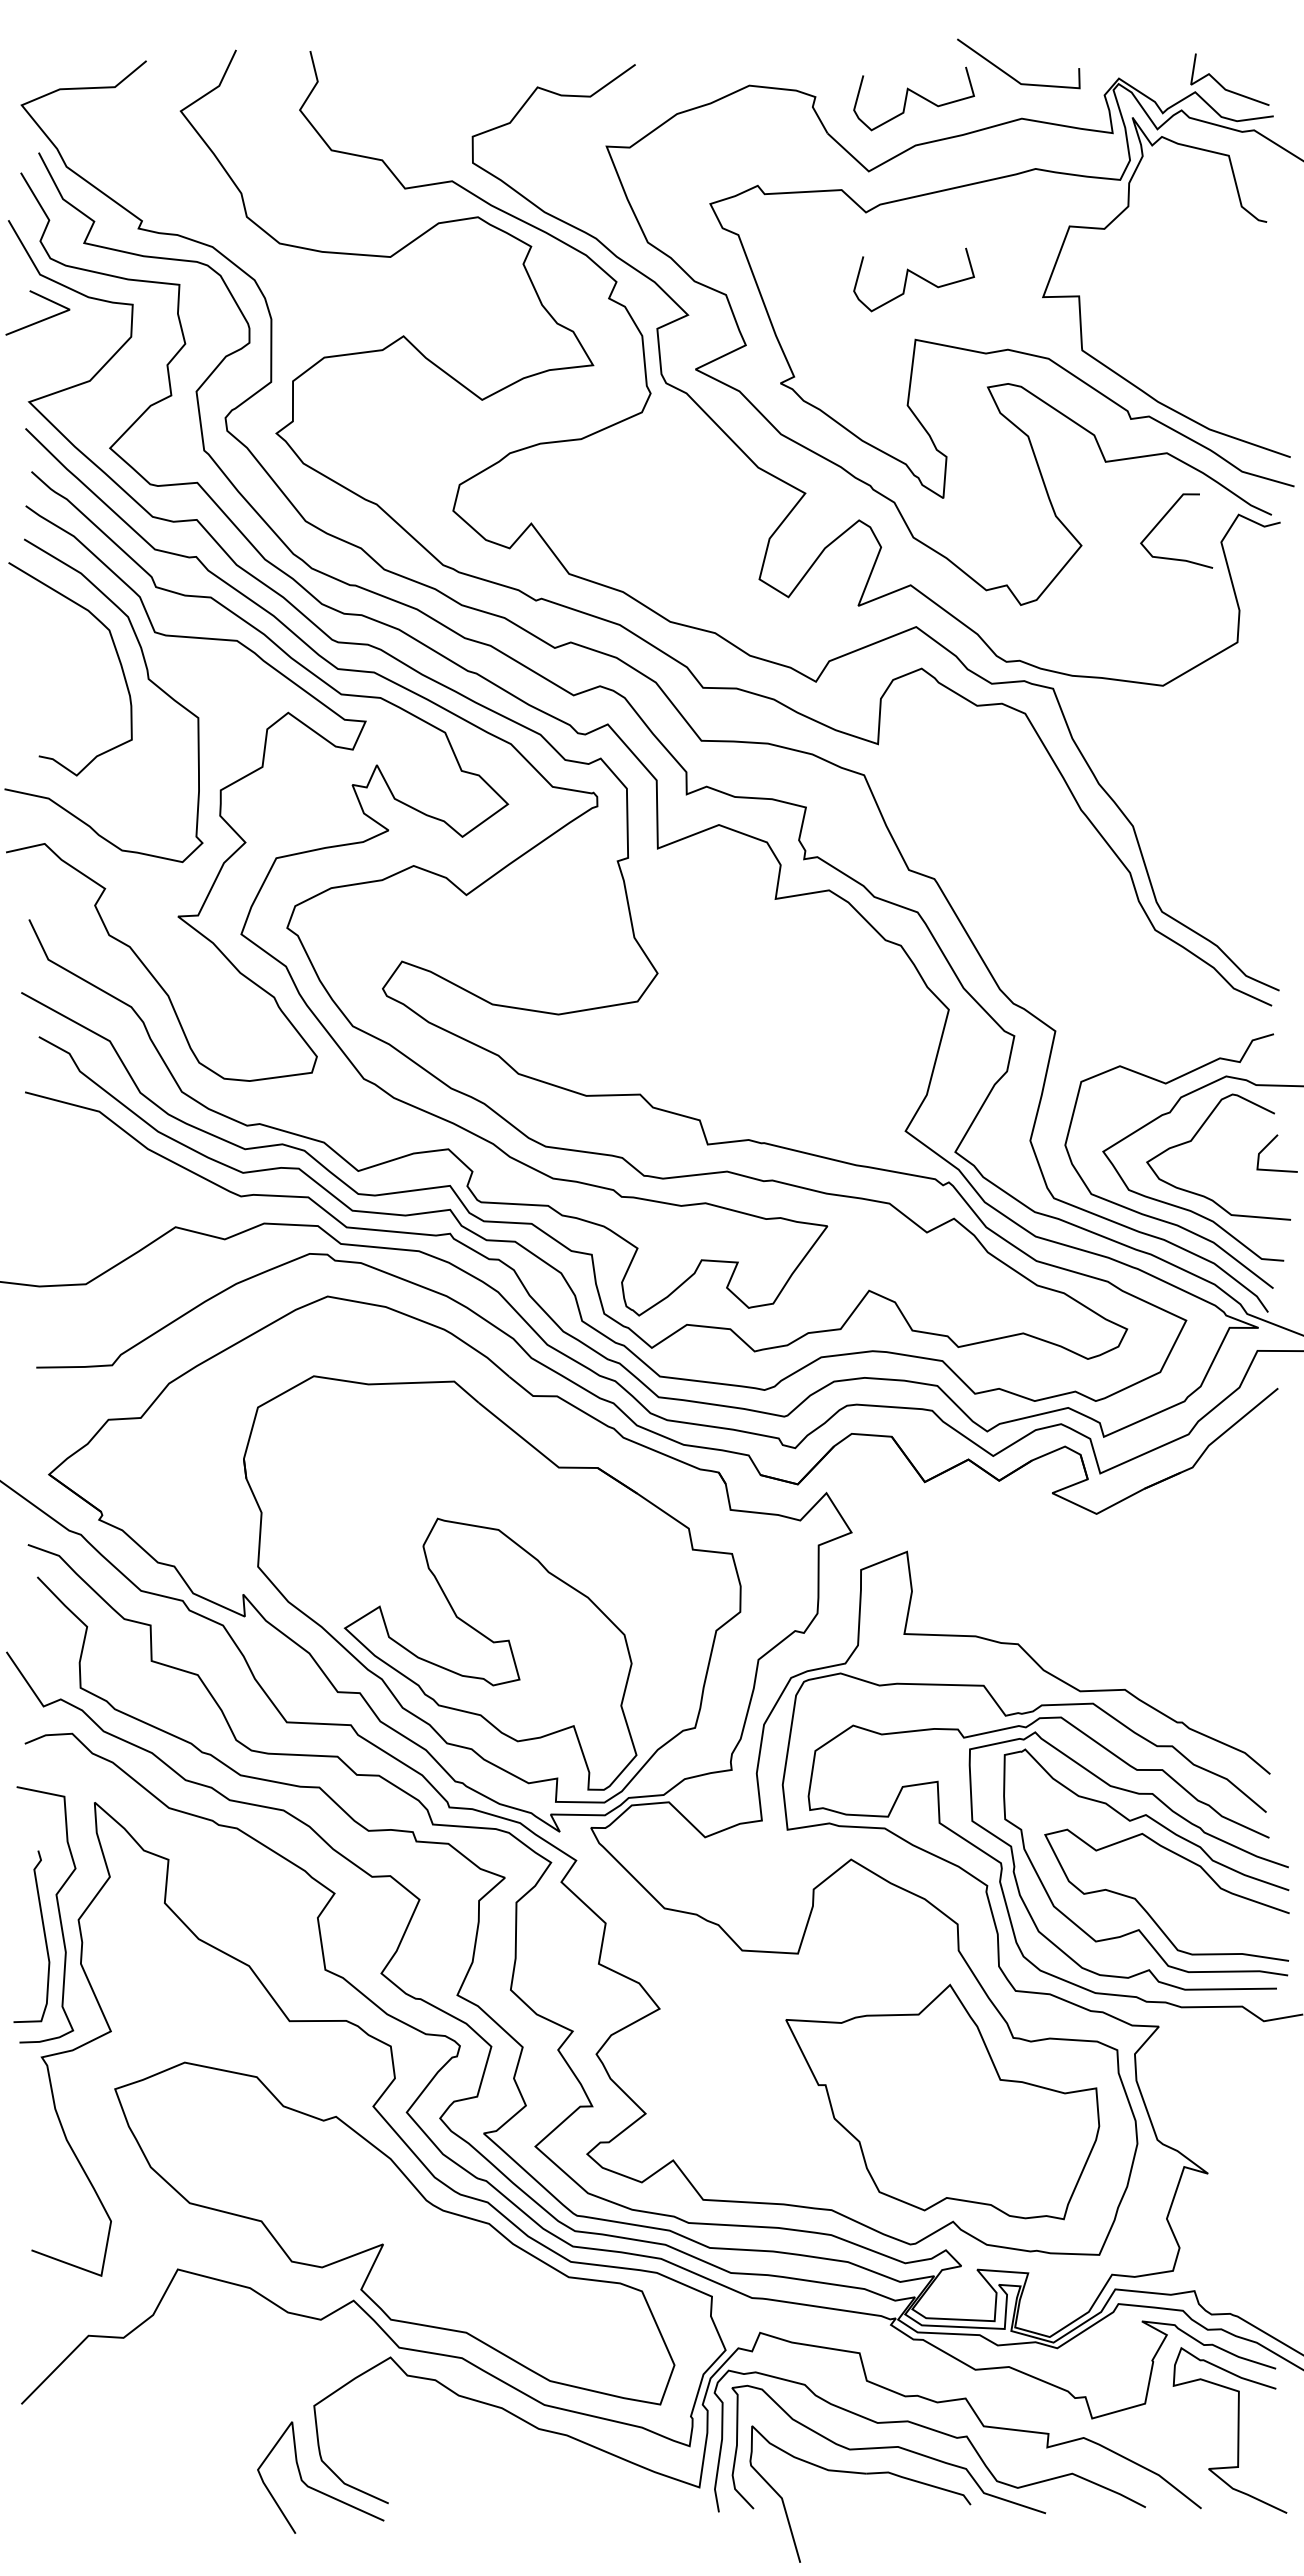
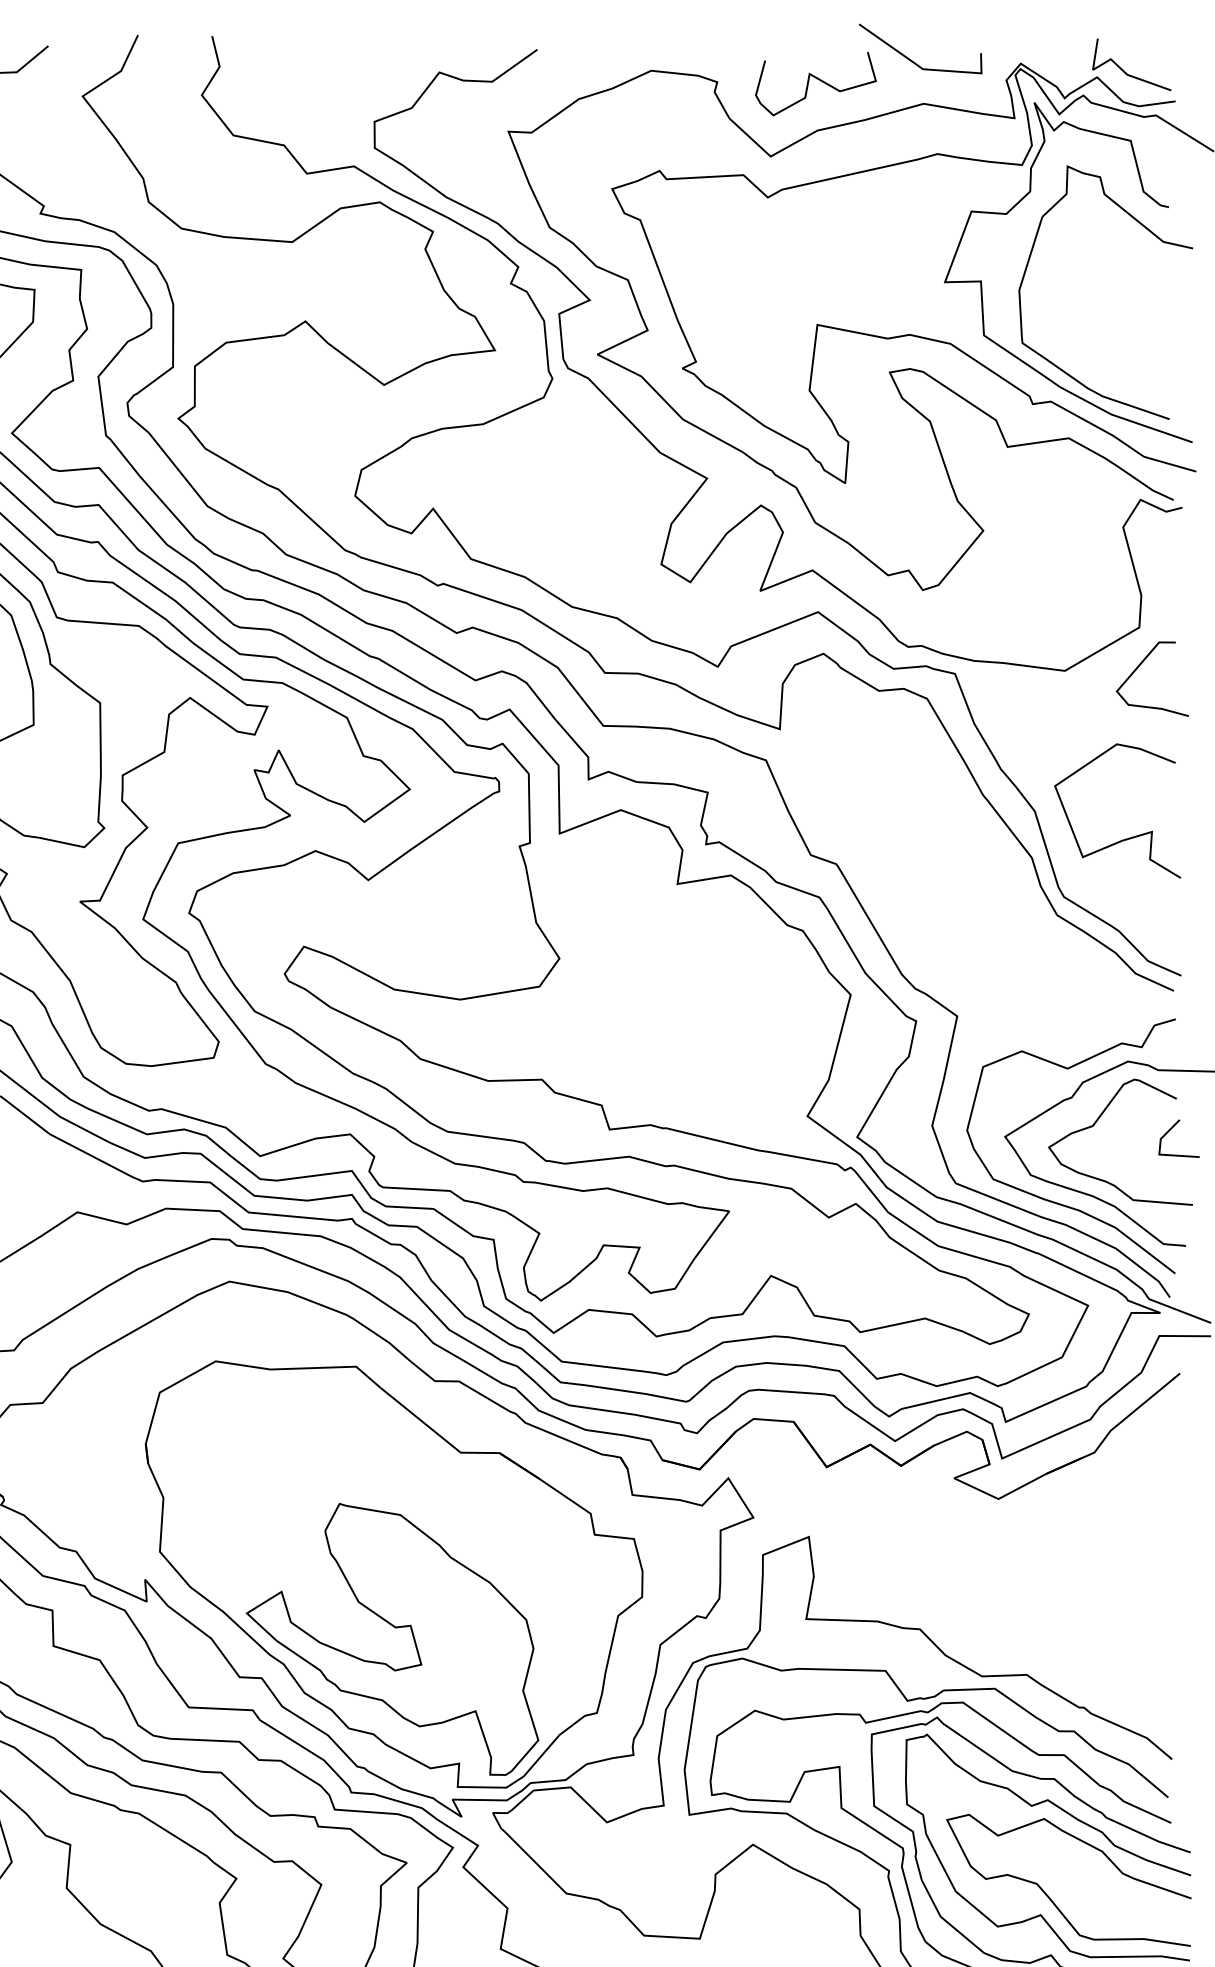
part: (1250, 249) -> (1152, 234), added
curve: (915, 275) -> (817, 260), removed
curve: (1162, 520) -> (1138, 668), moved
curve: (1223, 853) -> (1125, 838), added

